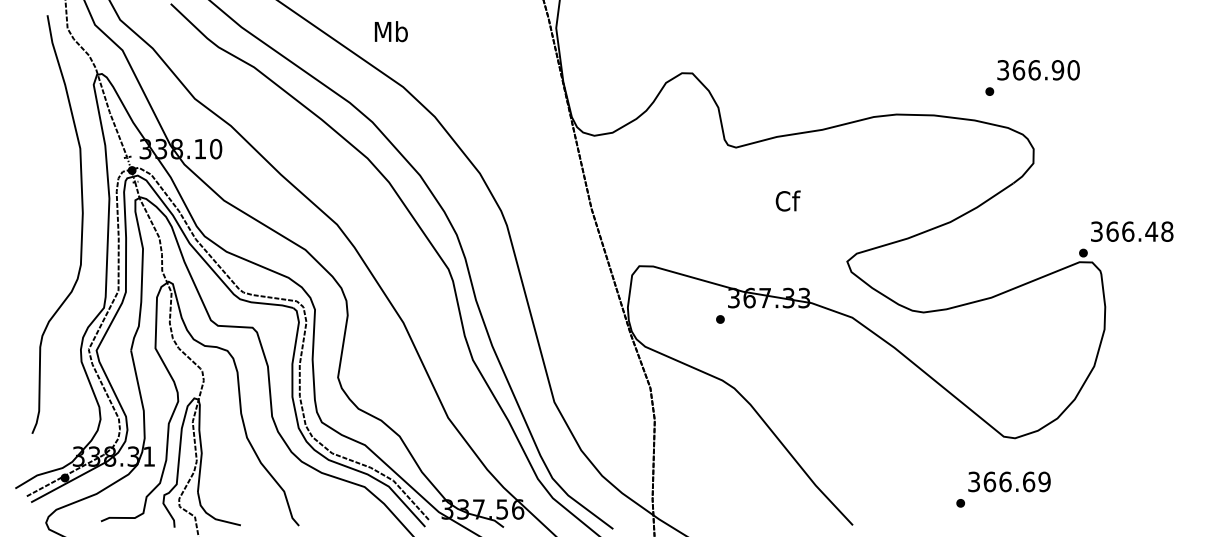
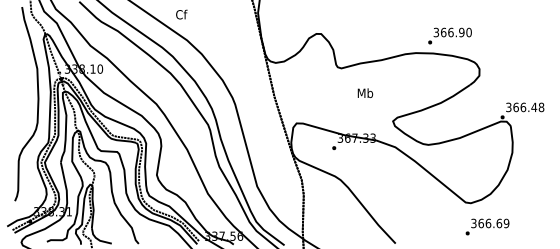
text: (391, 31) -> (181, 14), Mb -> Cf
text: (1031, 76) -> (449, 35), moved
text: (787, 201) -> (365, 93), Cf -> Mb
text: (1003, 488) -> (487, 226), moved

